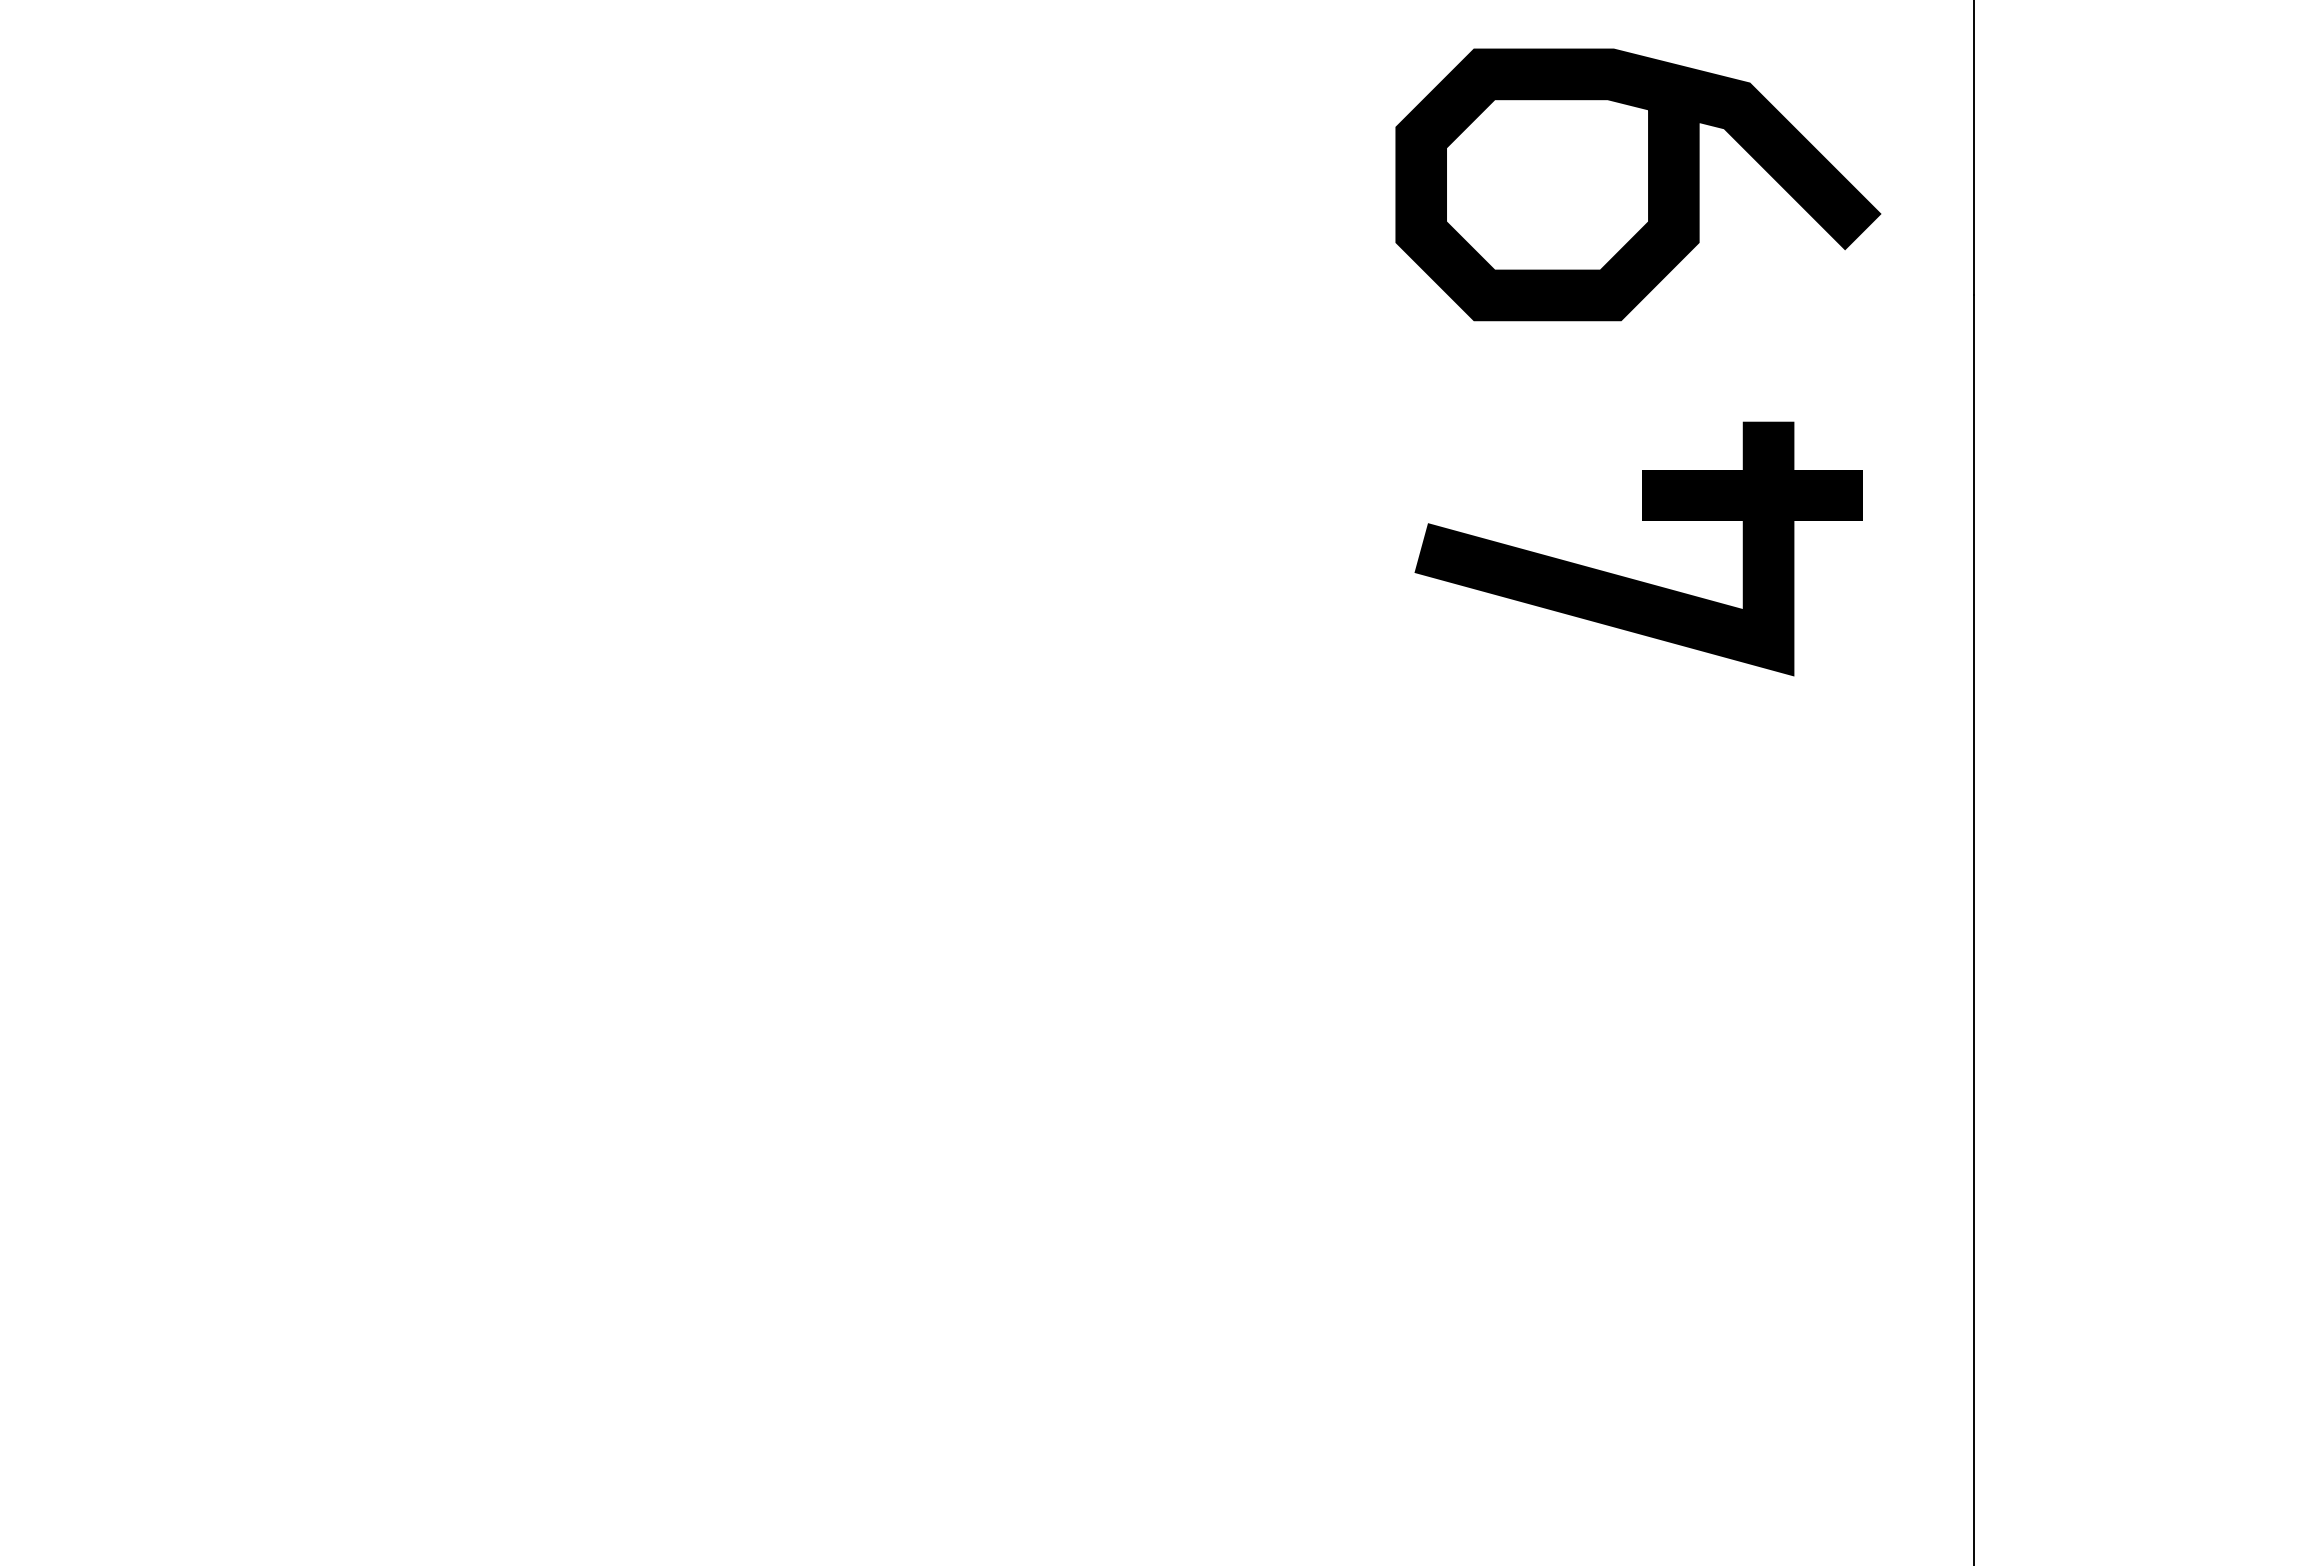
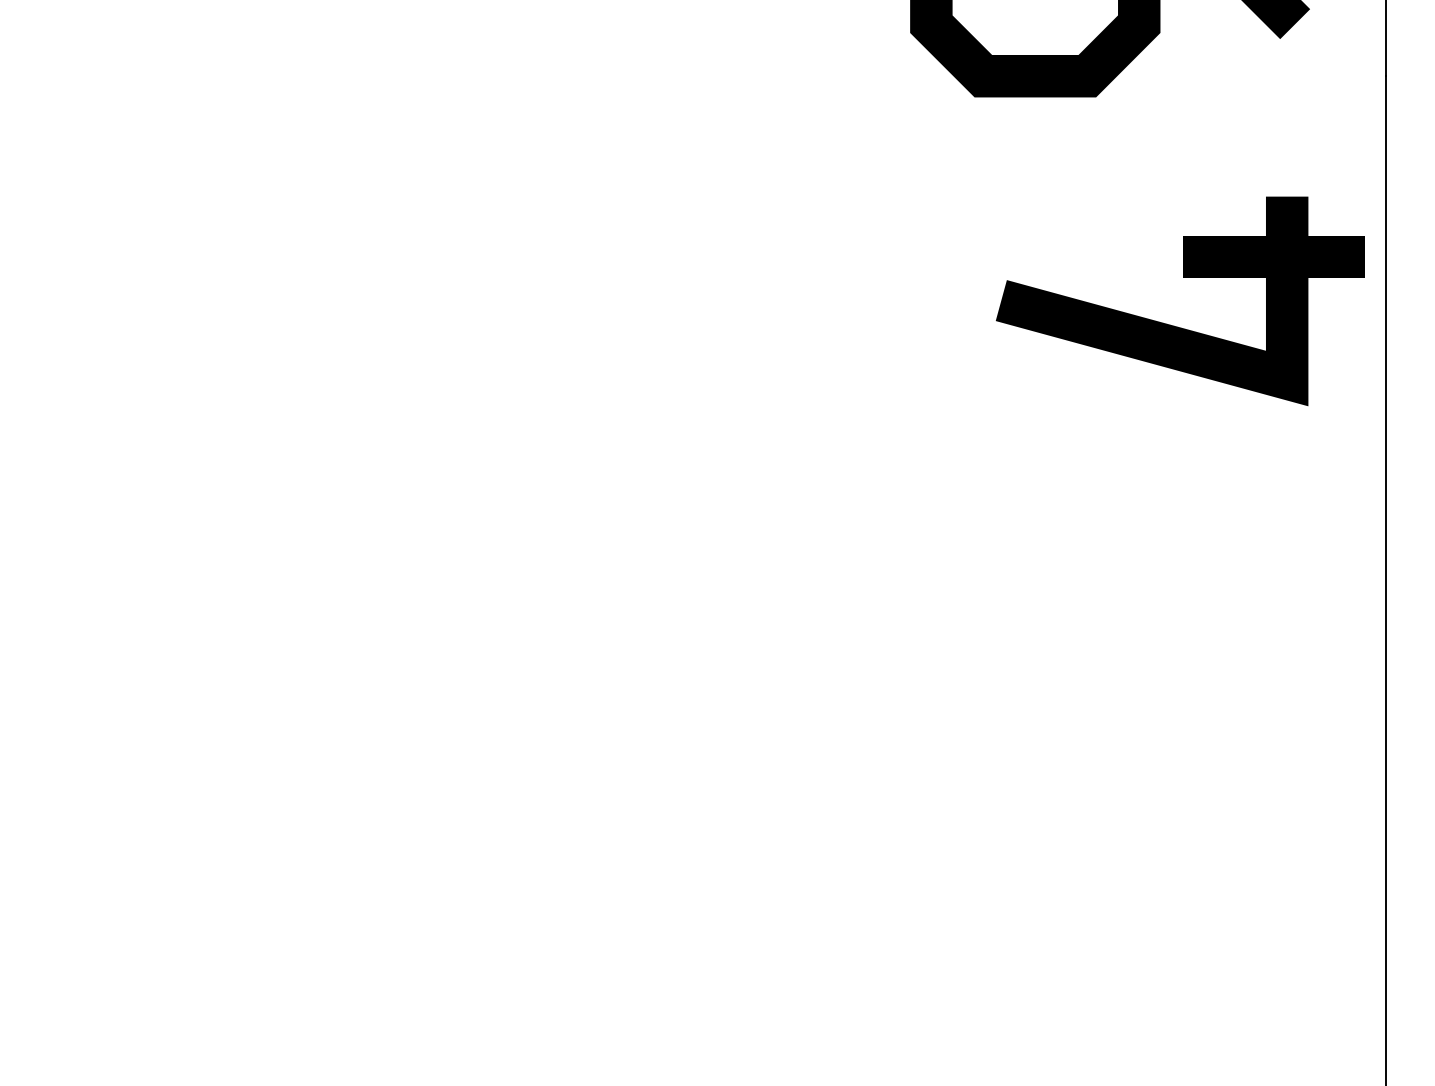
part: (1642, 520) -> (1183, 277), moved

